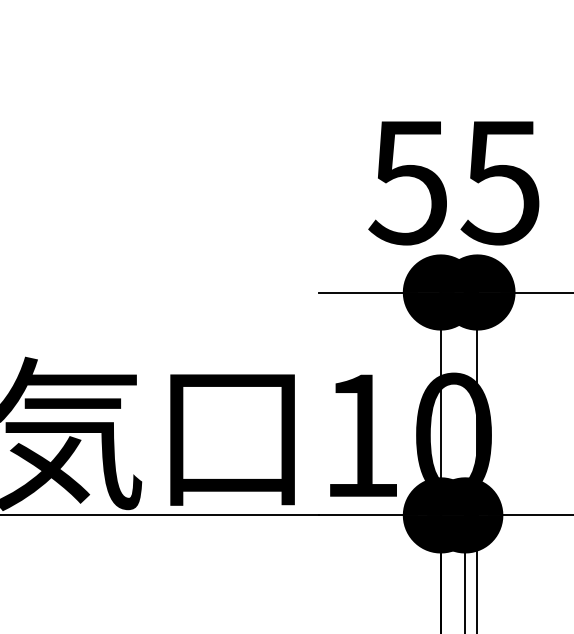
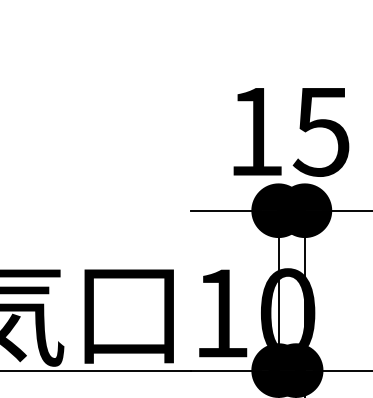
text: (407, 183) -> (254, 132), 55 -> 15

